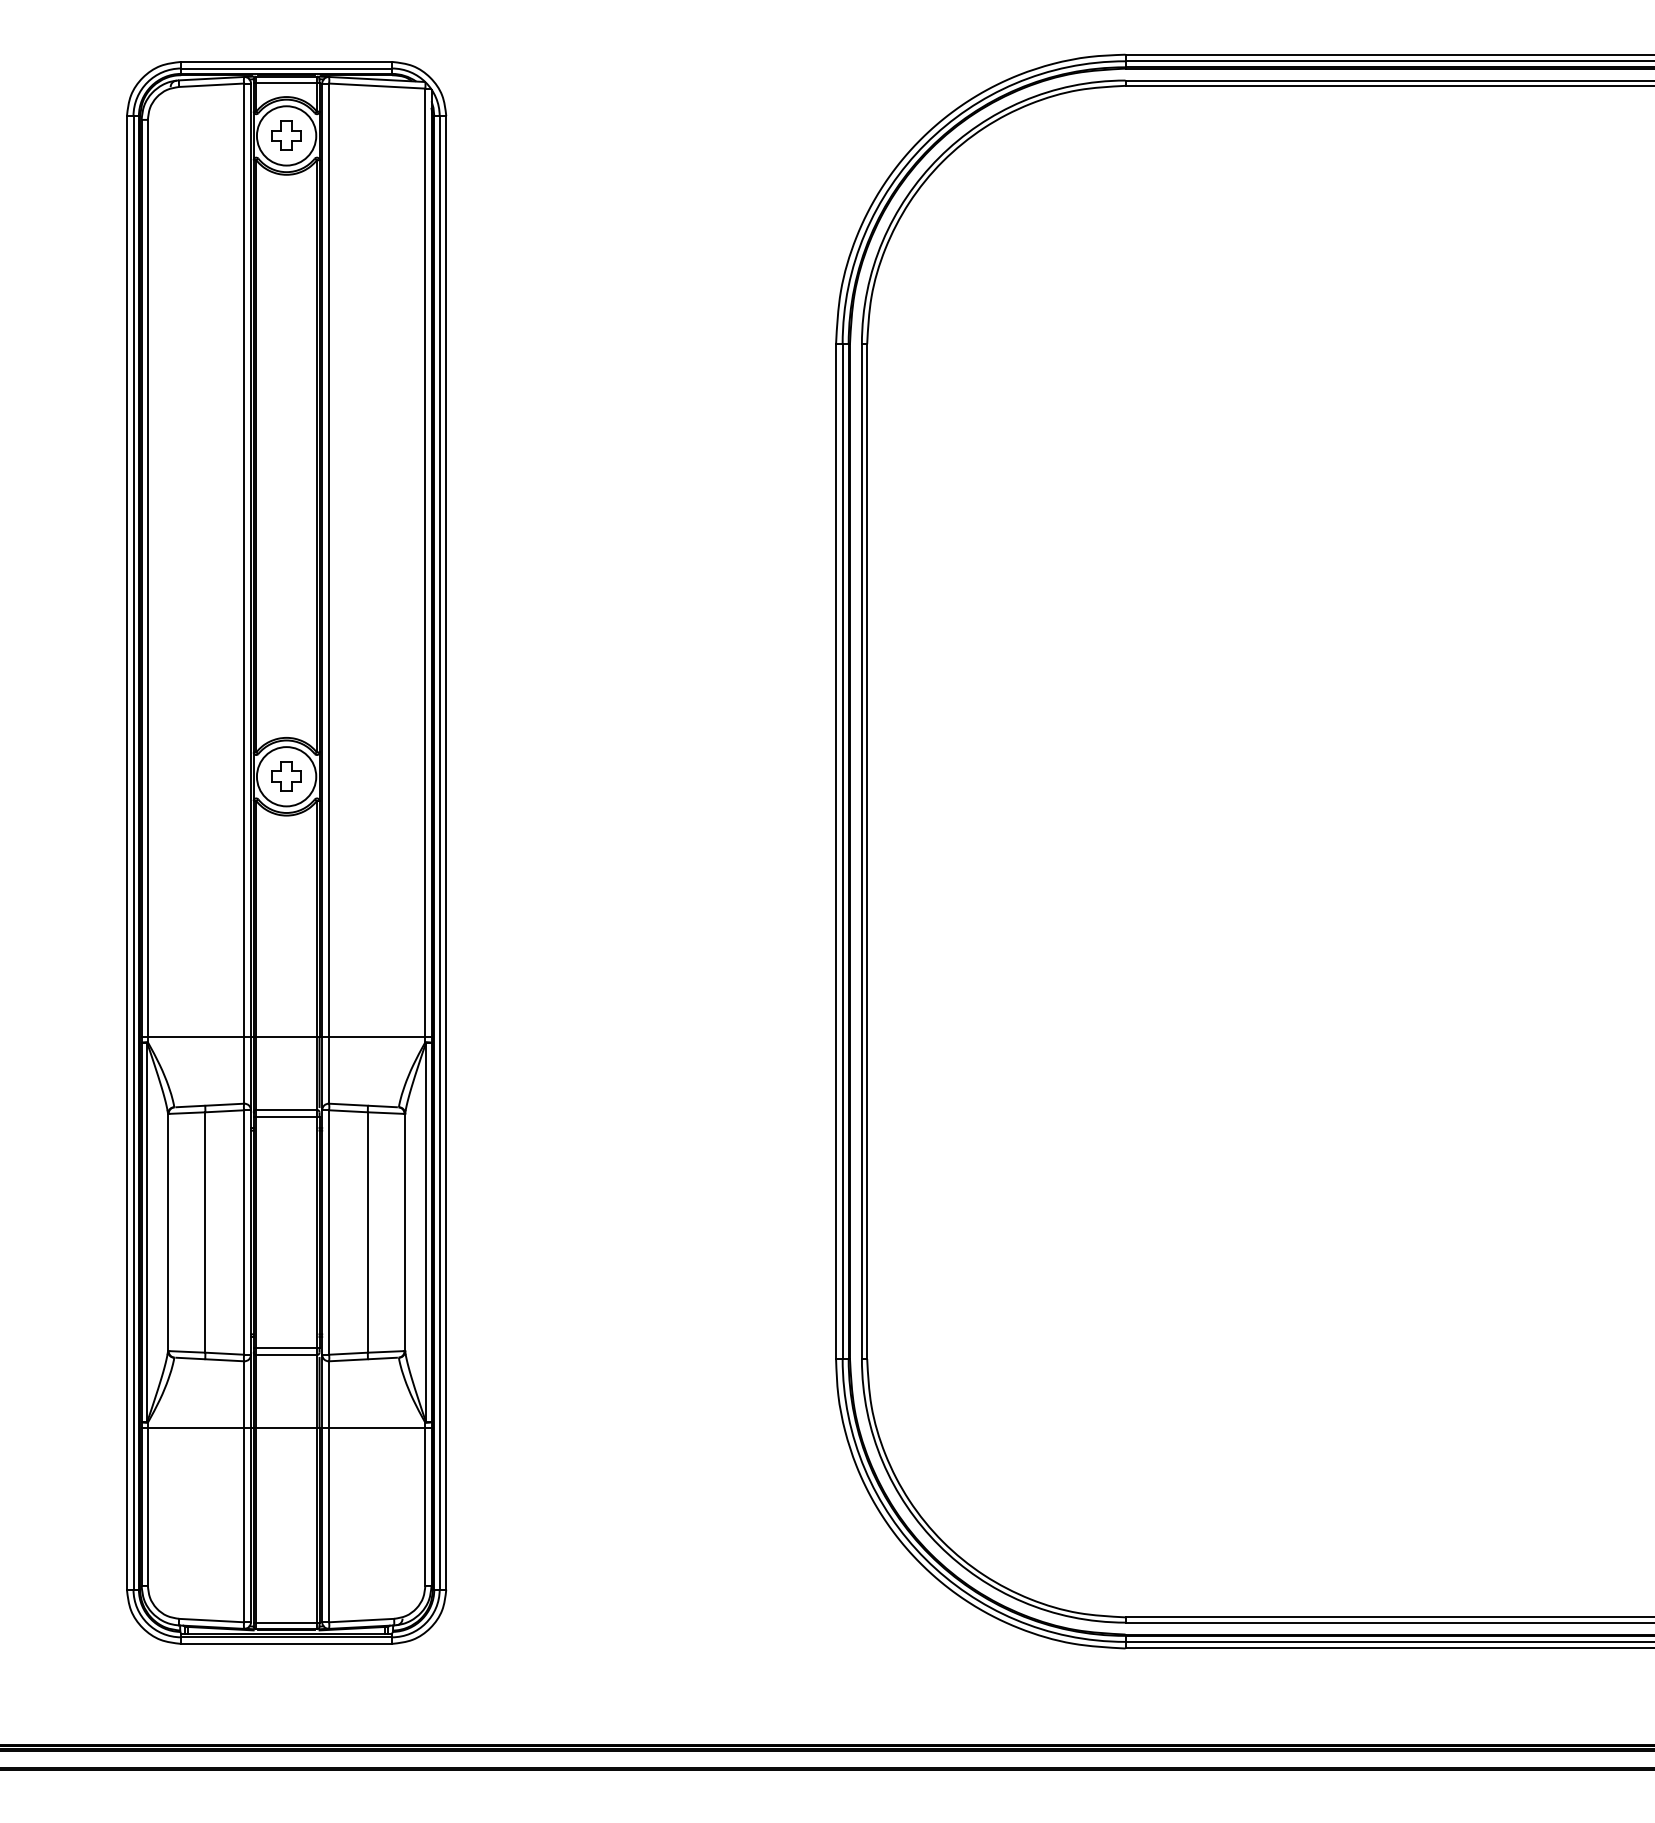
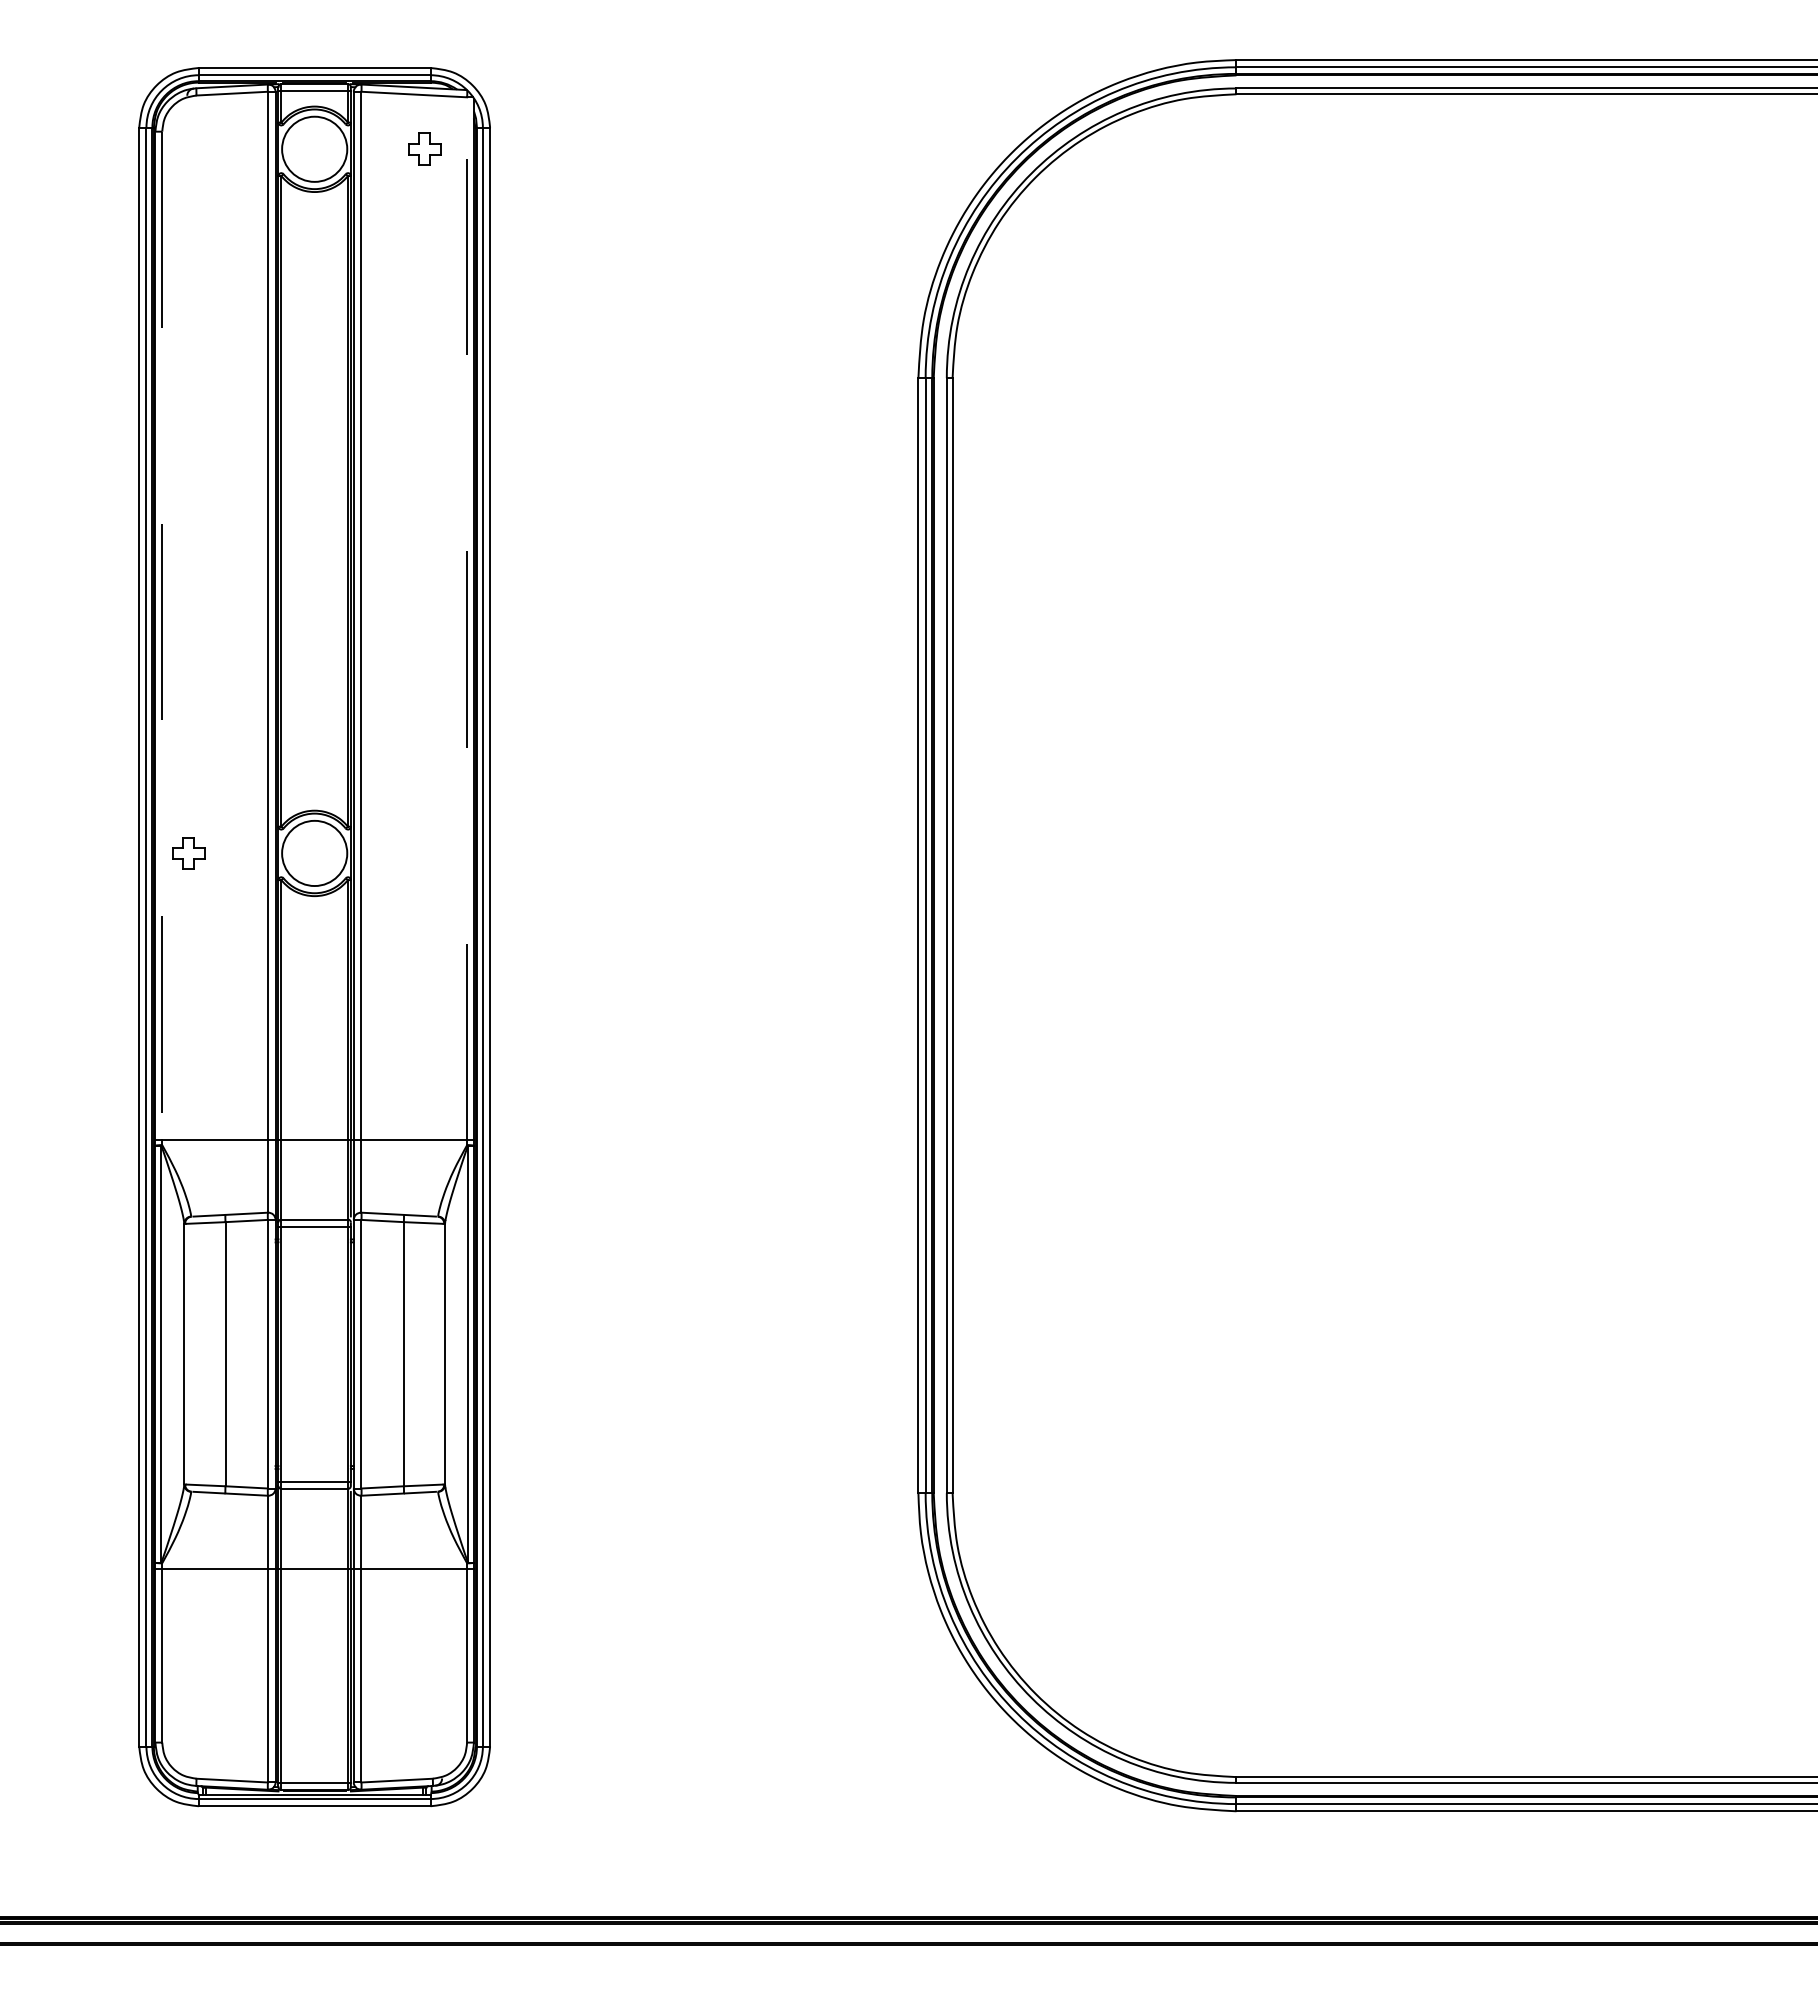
part: (286, 135) -> (424, 148), moved
line: (425, 562) -> (467, 618), solid -> dashed
line: (148, 579) -> (162, 636), solid -> dashed
part: (286, 776) -> (188, 853), moved

